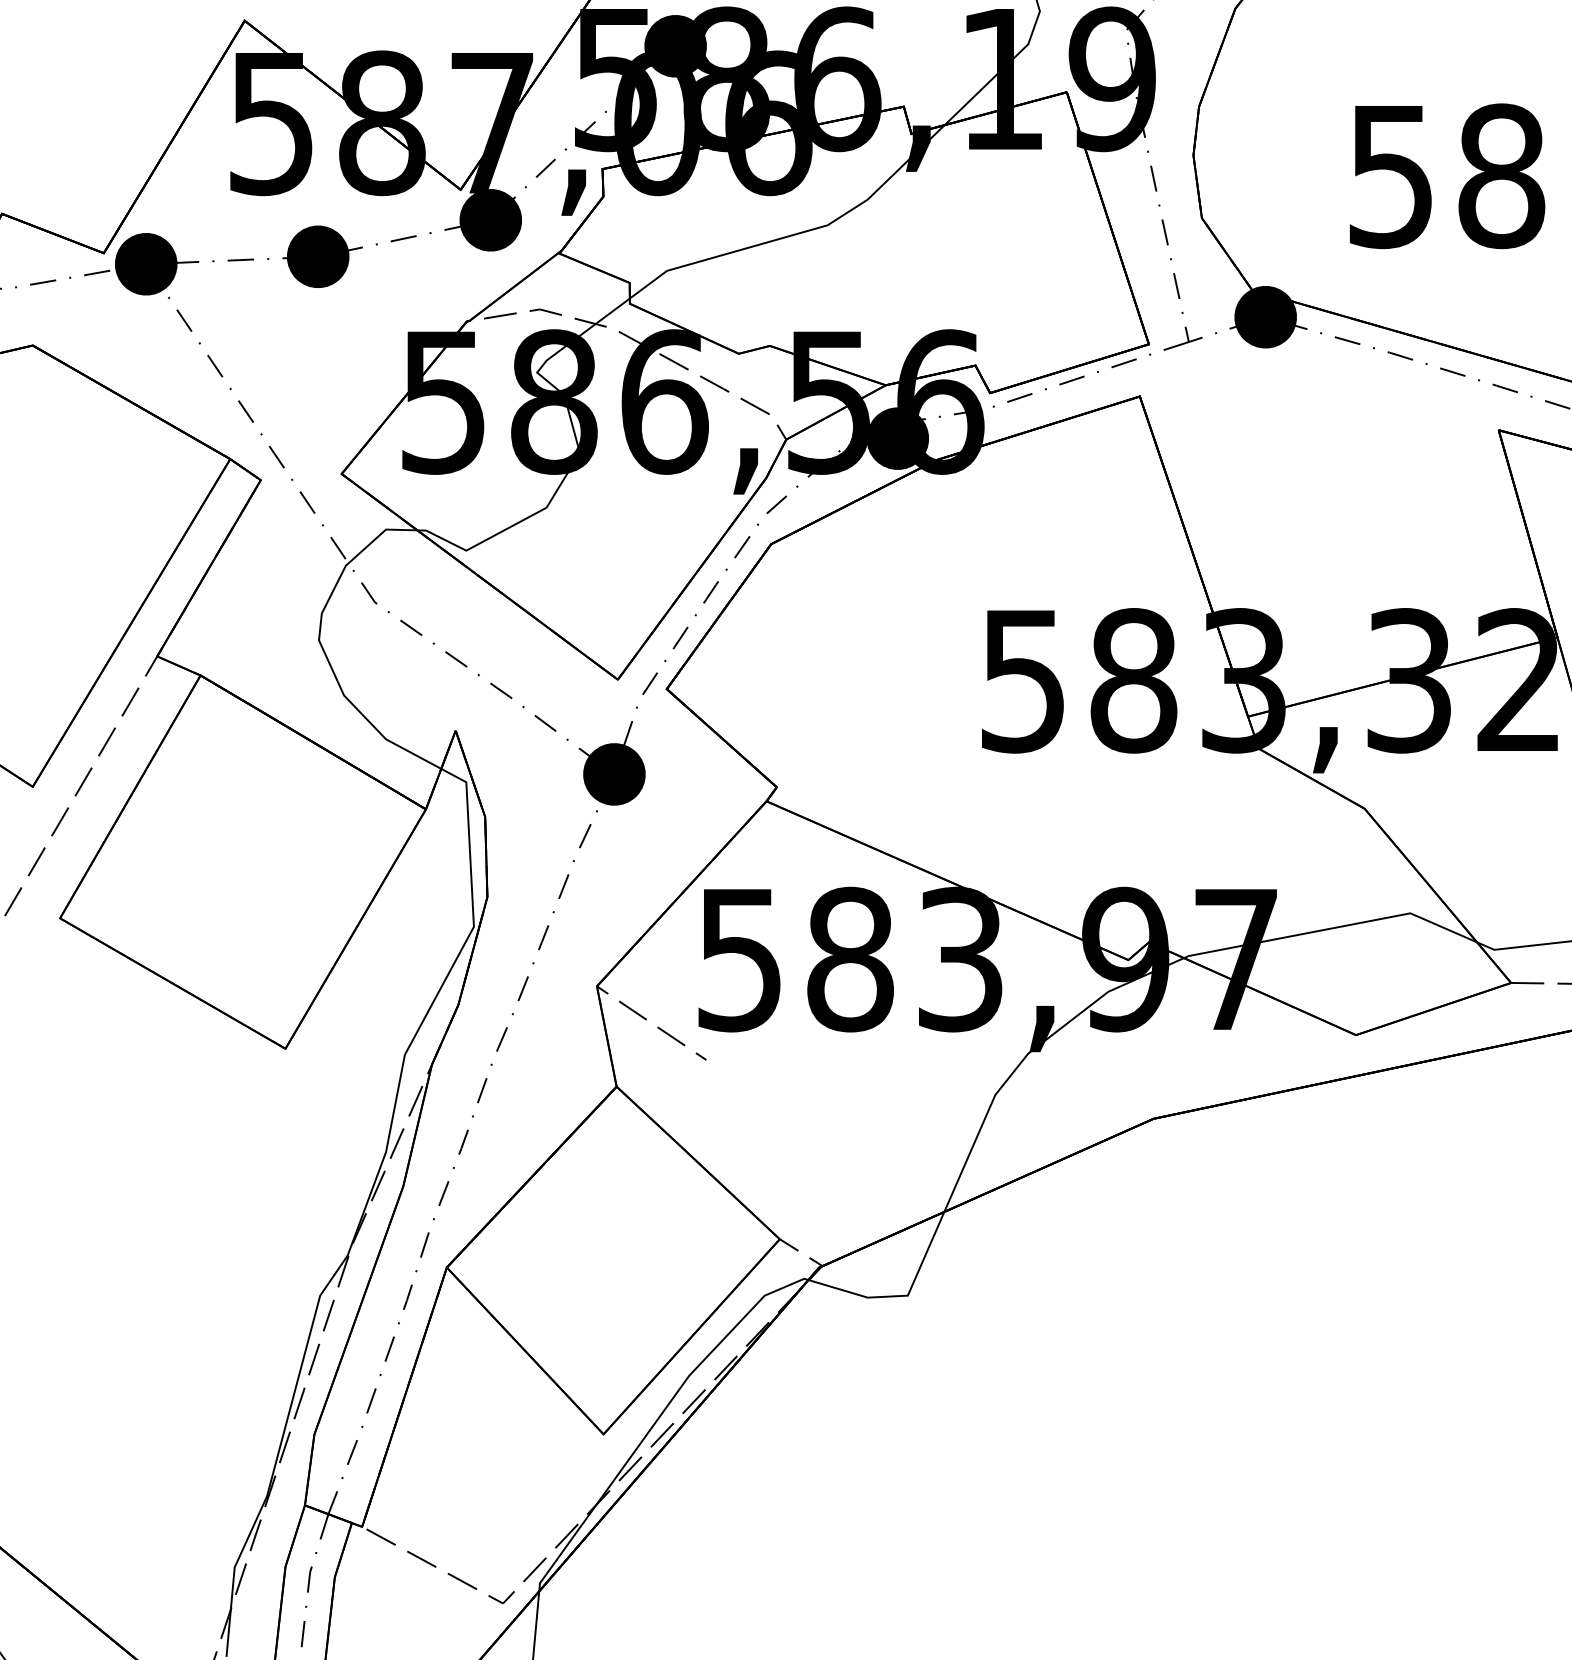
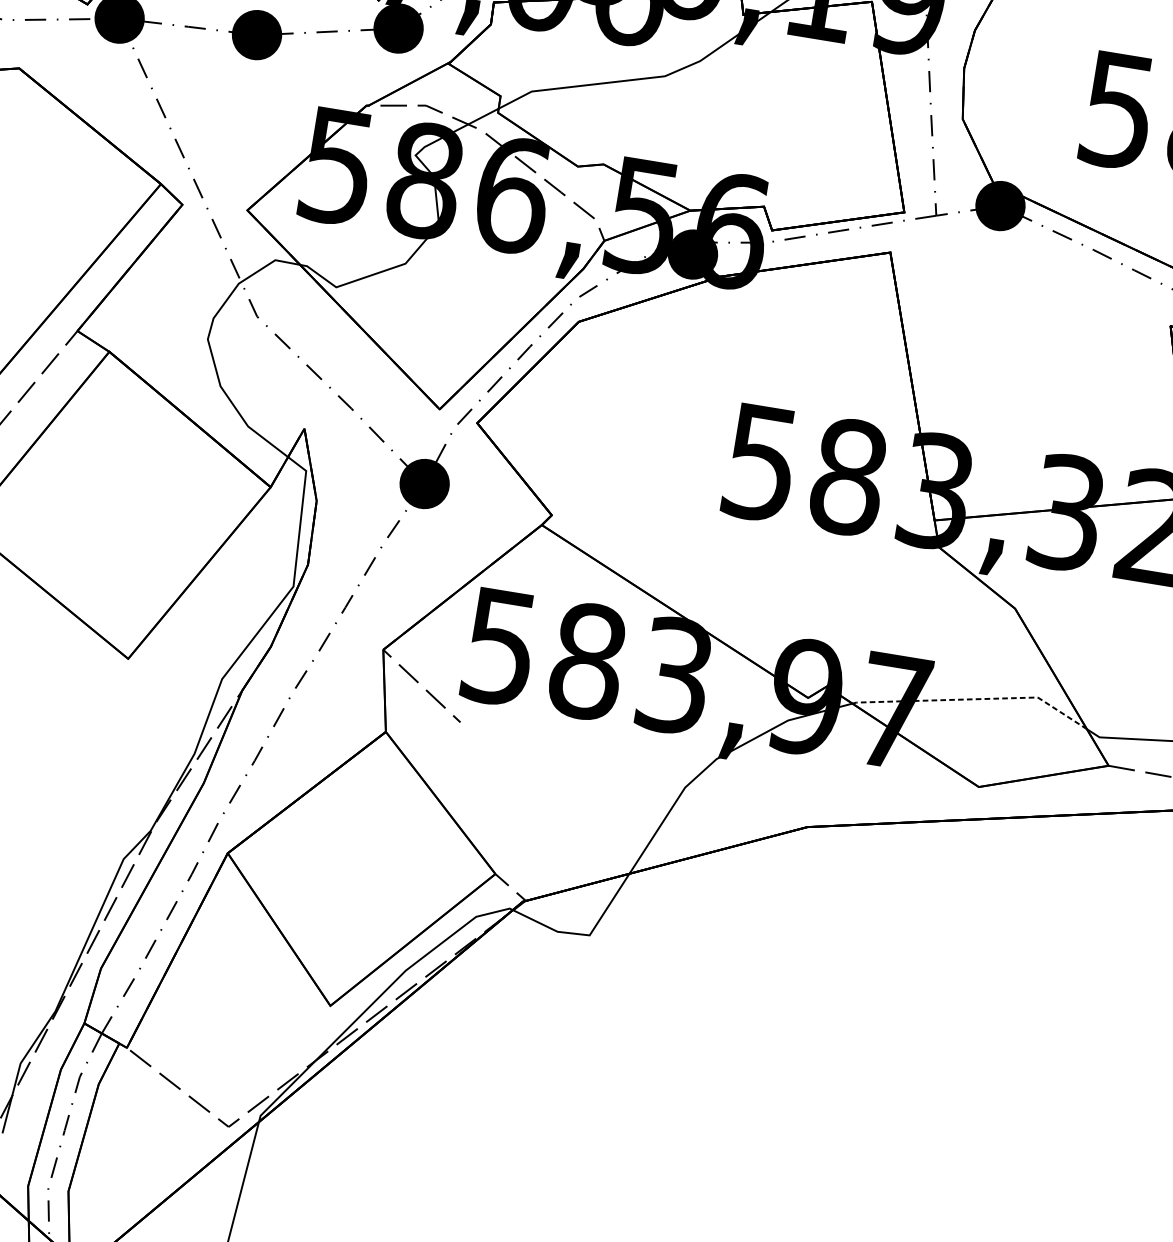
line: (1331, 928) -> (973, 699), solid -> dashed

